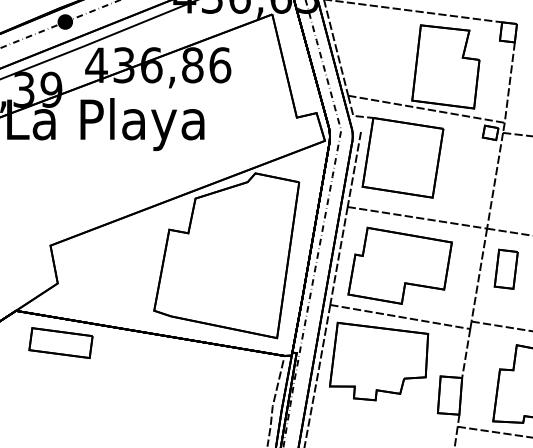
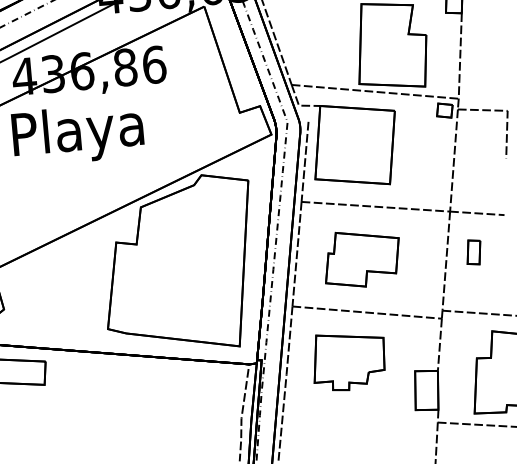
part: (399, 265) -> (361, 258), size x0.7
part: (505, 268) -> (473, 251), size x0.6
part: (379, 361) -> (349, 361), size x0.7

